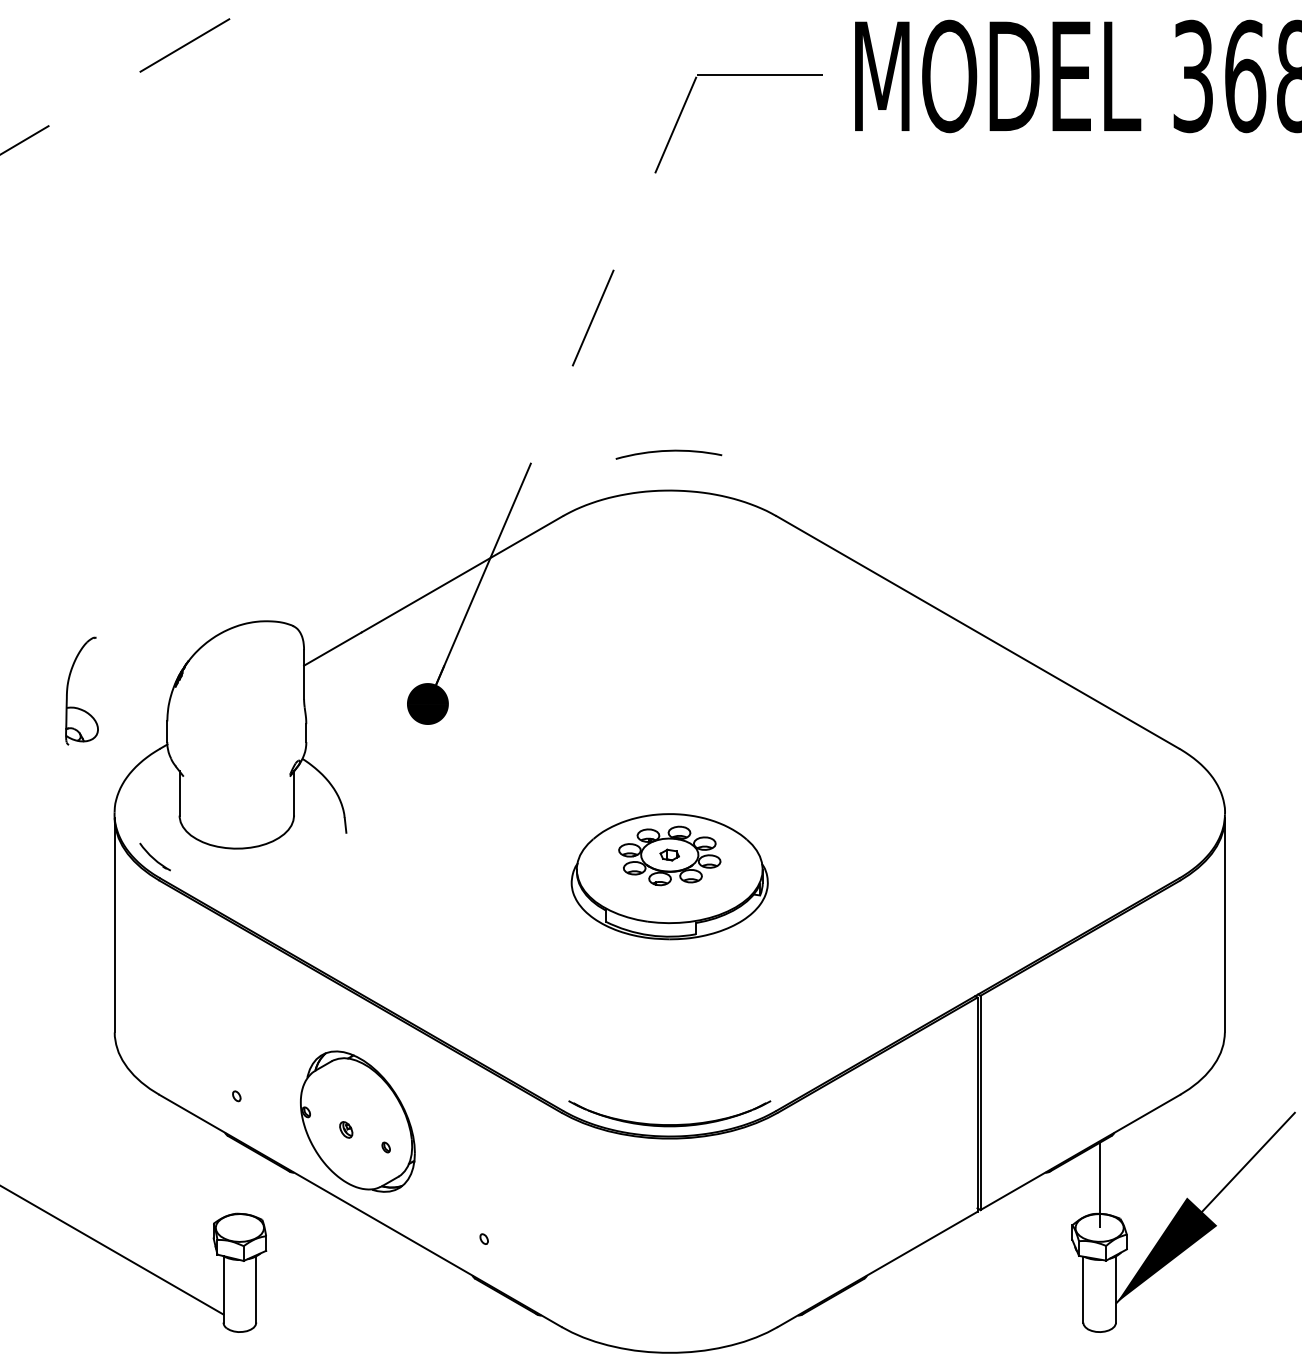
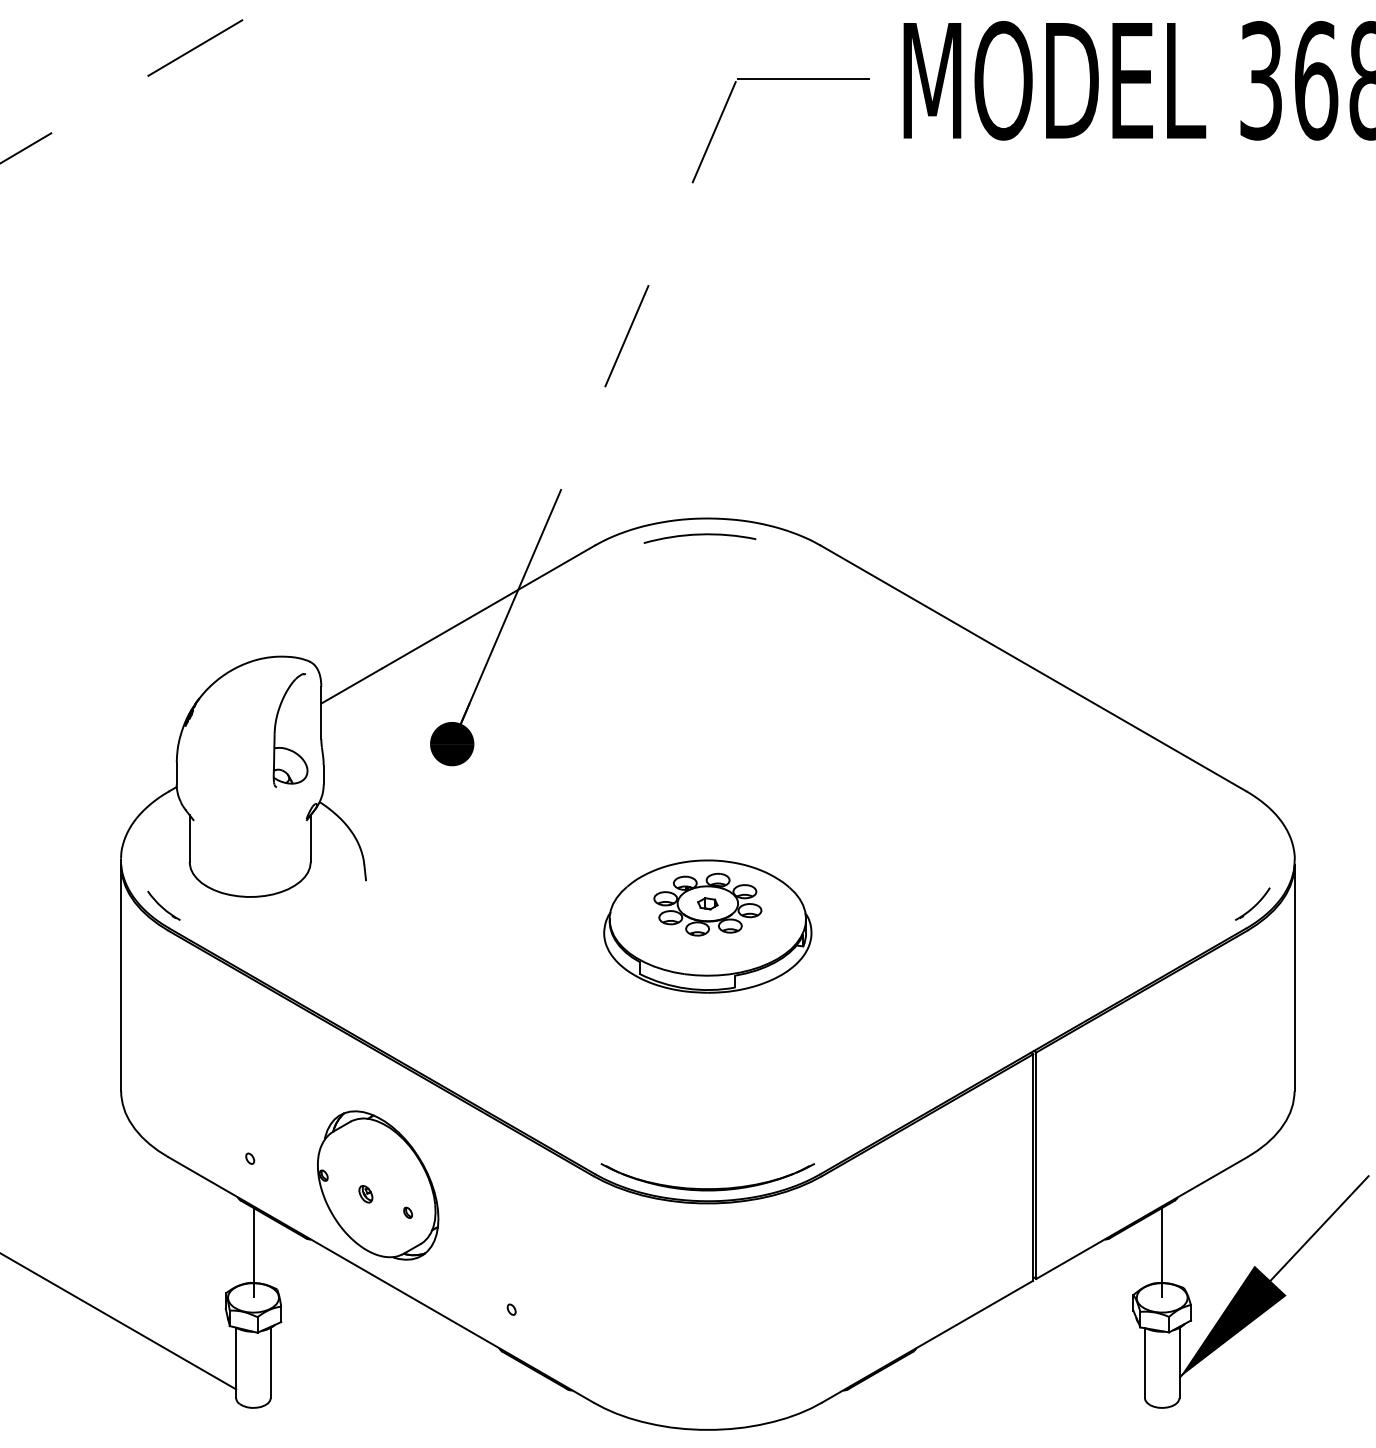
arc: (668, 451) -> (699, 535), moved
part: (68, 687) -> (276, 726), moved
part: (1185, 854) -> (1252, 903), added
line: (239, 1185) -> (253, 1252), added

